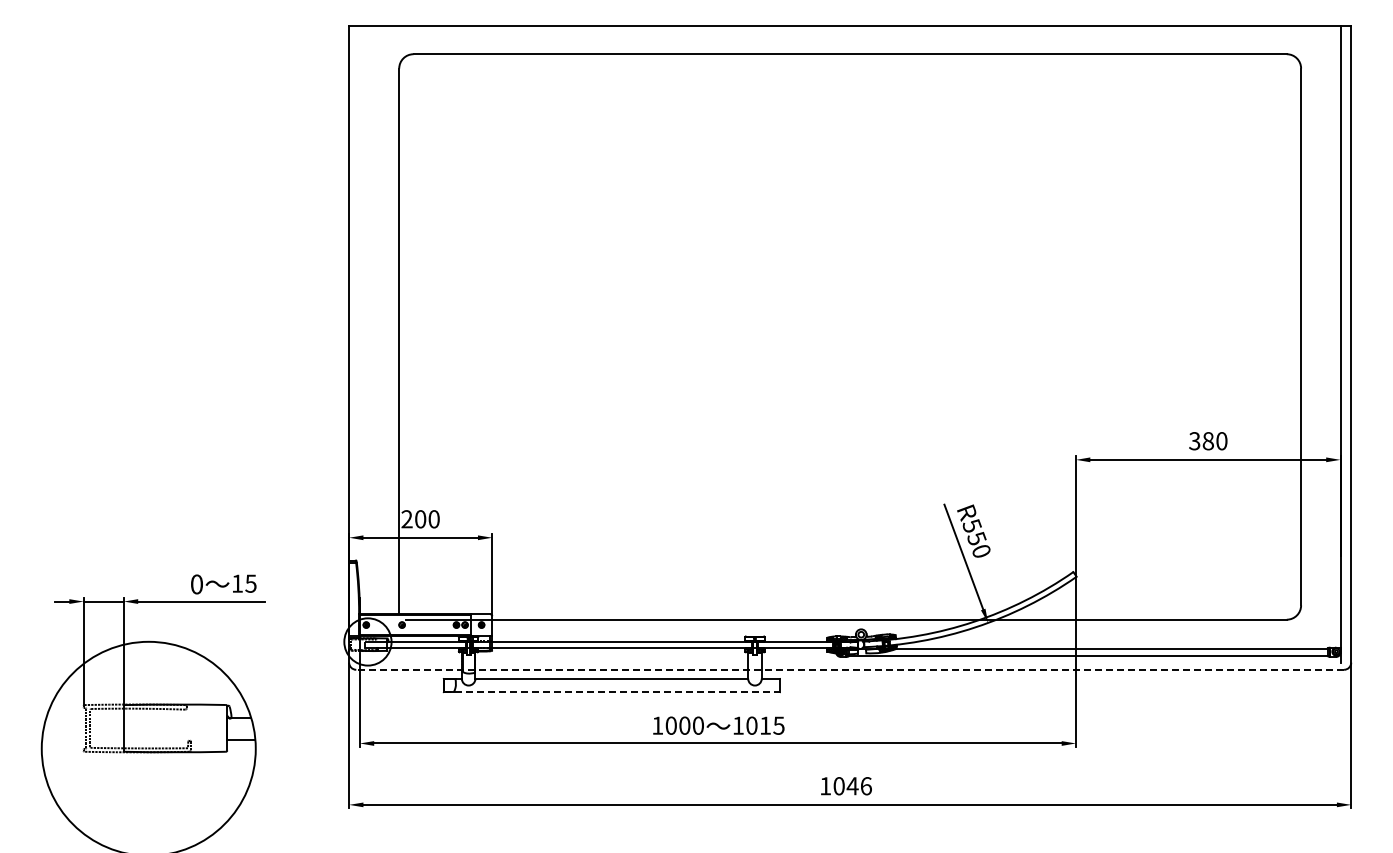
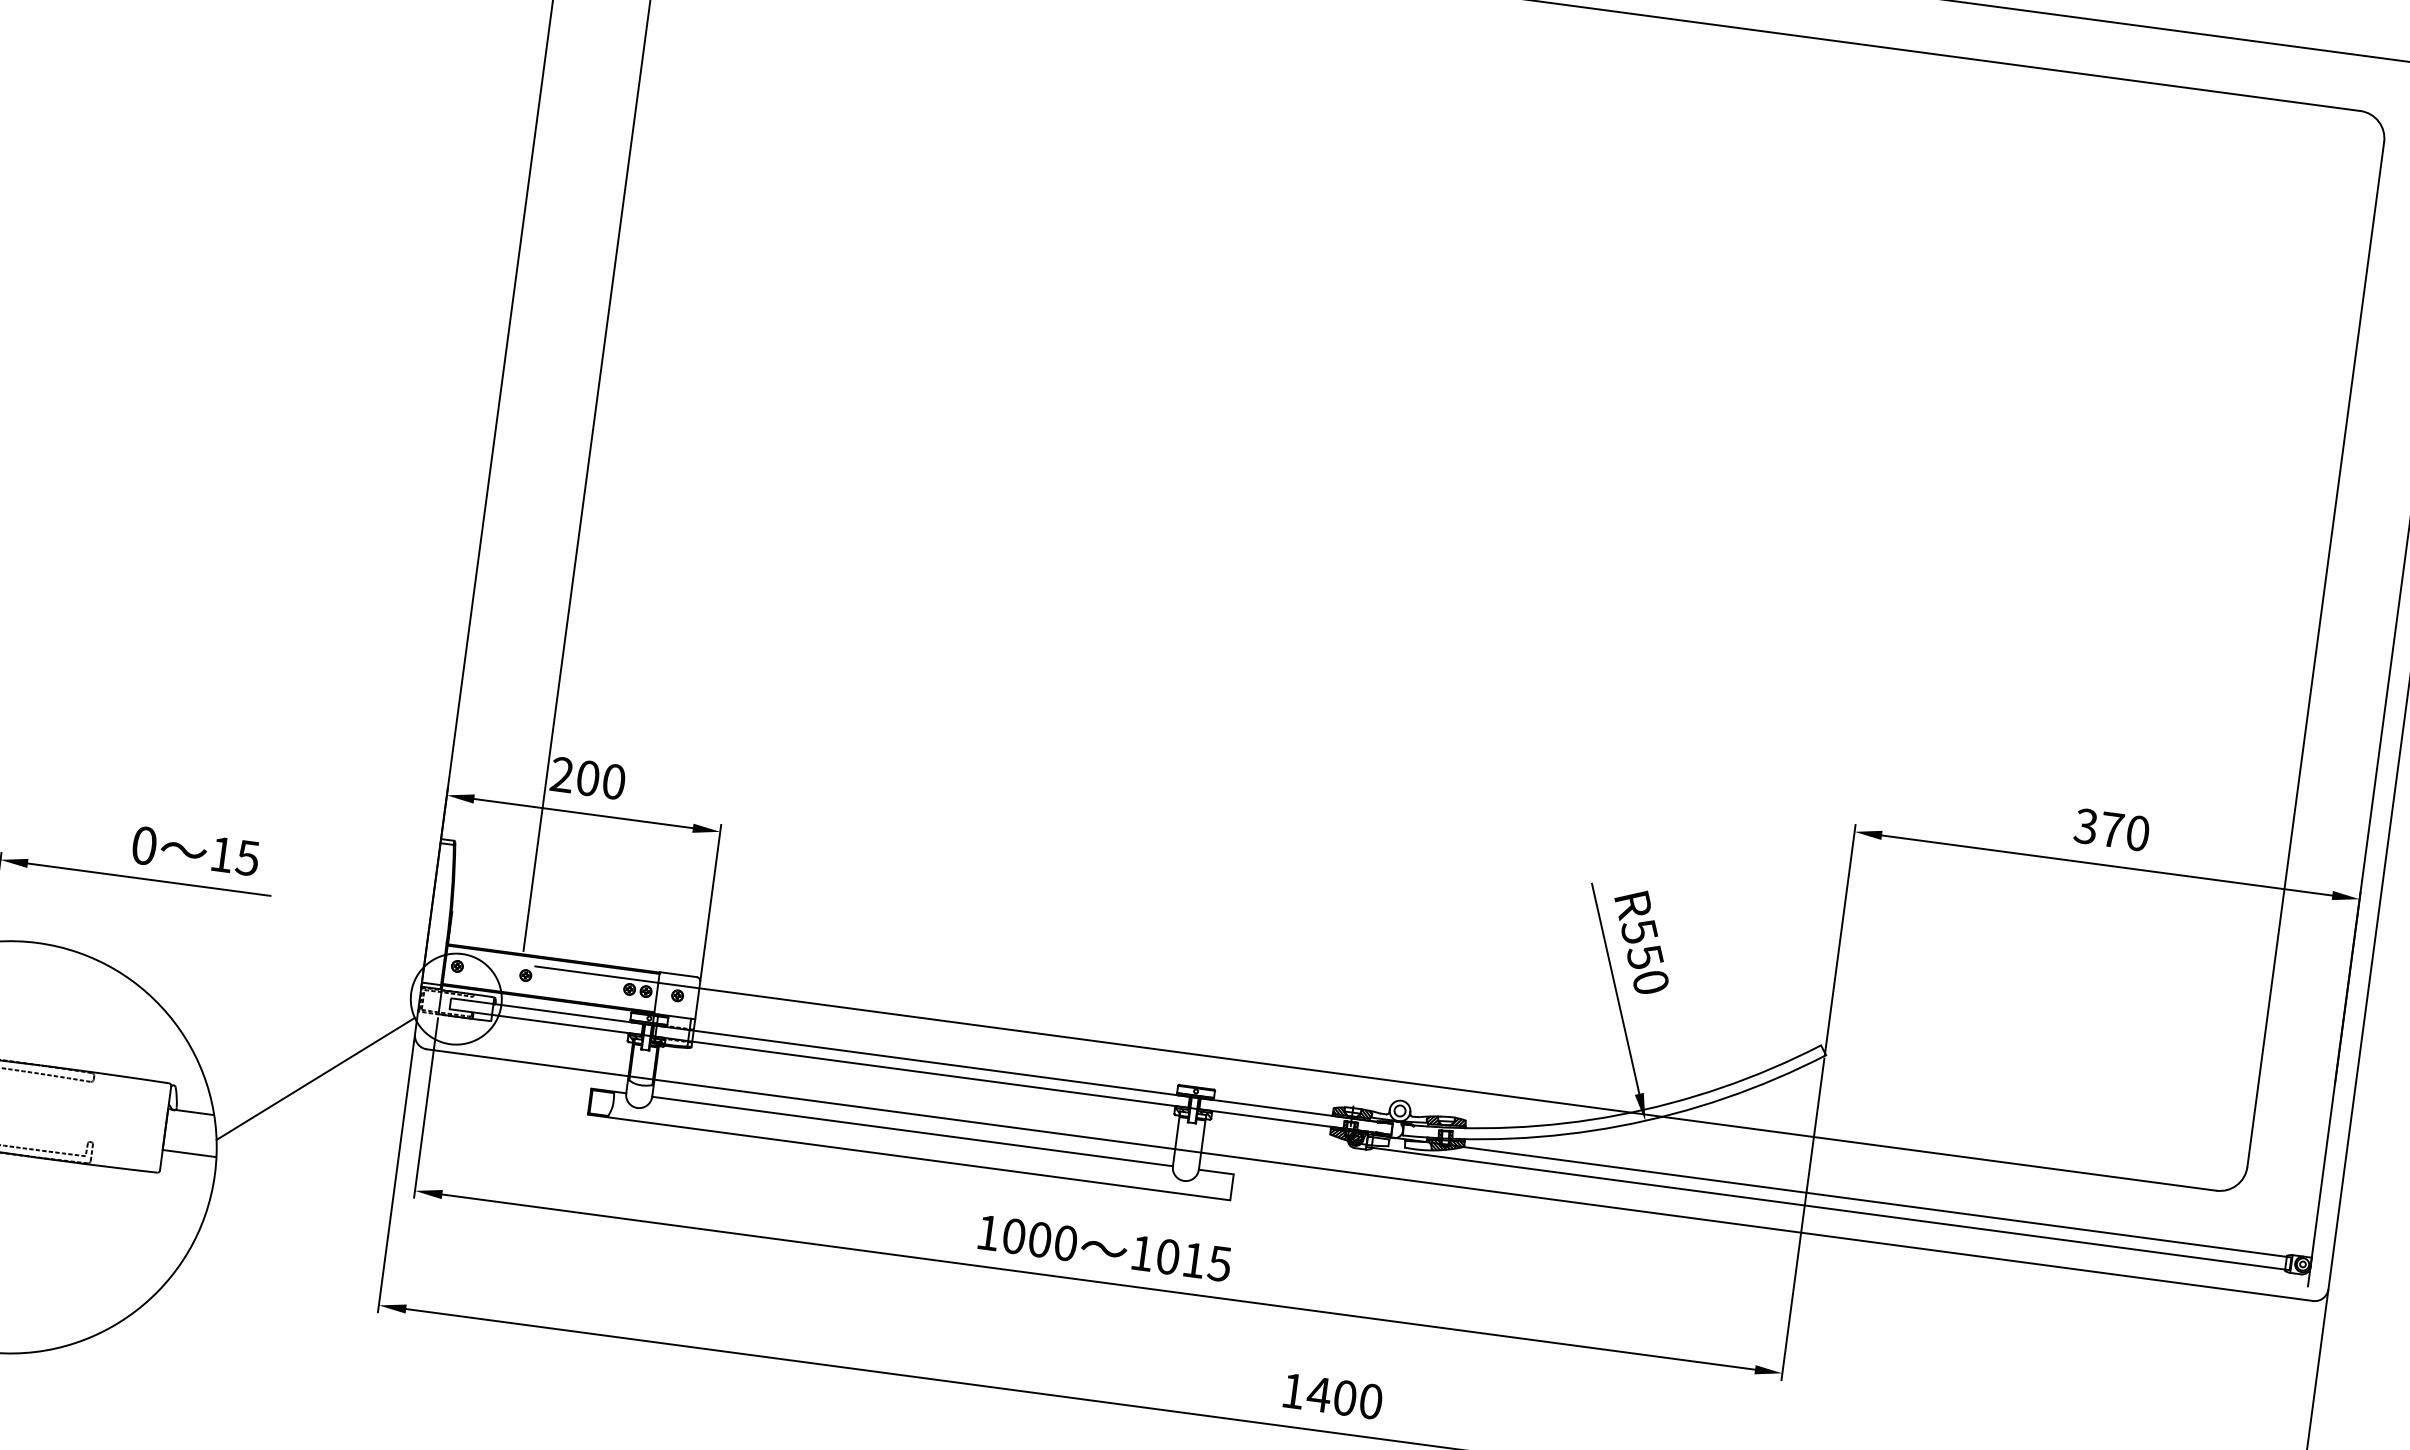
text: (1207, 441) -> (2110, 830), 380 -> 370
line: (850, 669) -> (1370, 1174), dashed -> solid
line: (300, 692) -> (314, 1078), added
line: (611, 692) -> (908, 1157), dashed -> solid
text: (852, 786) -> (1344, 1398), 1046 -> 1400

